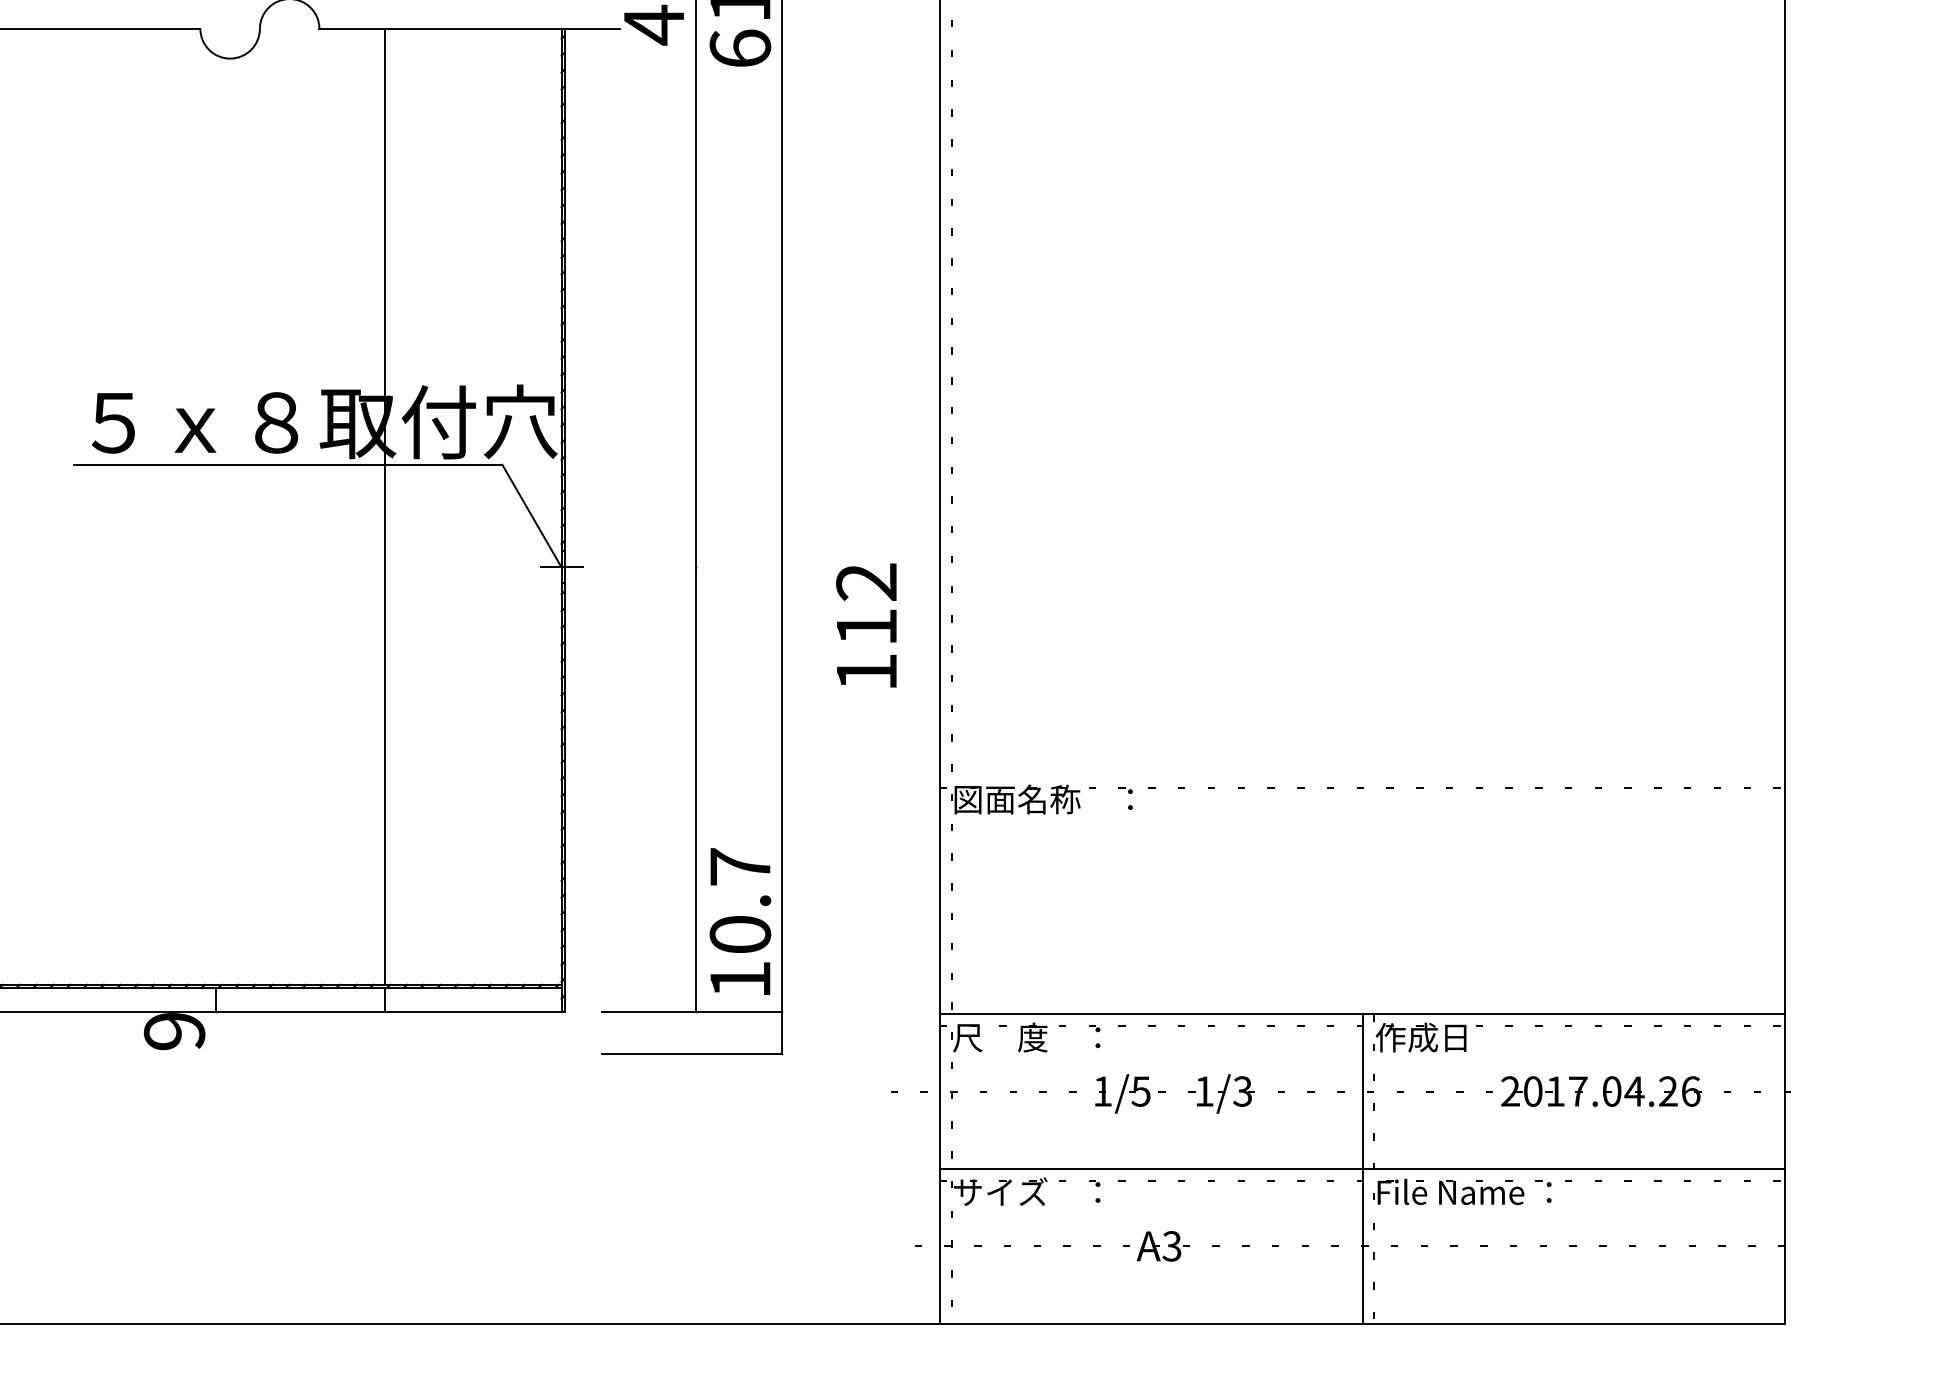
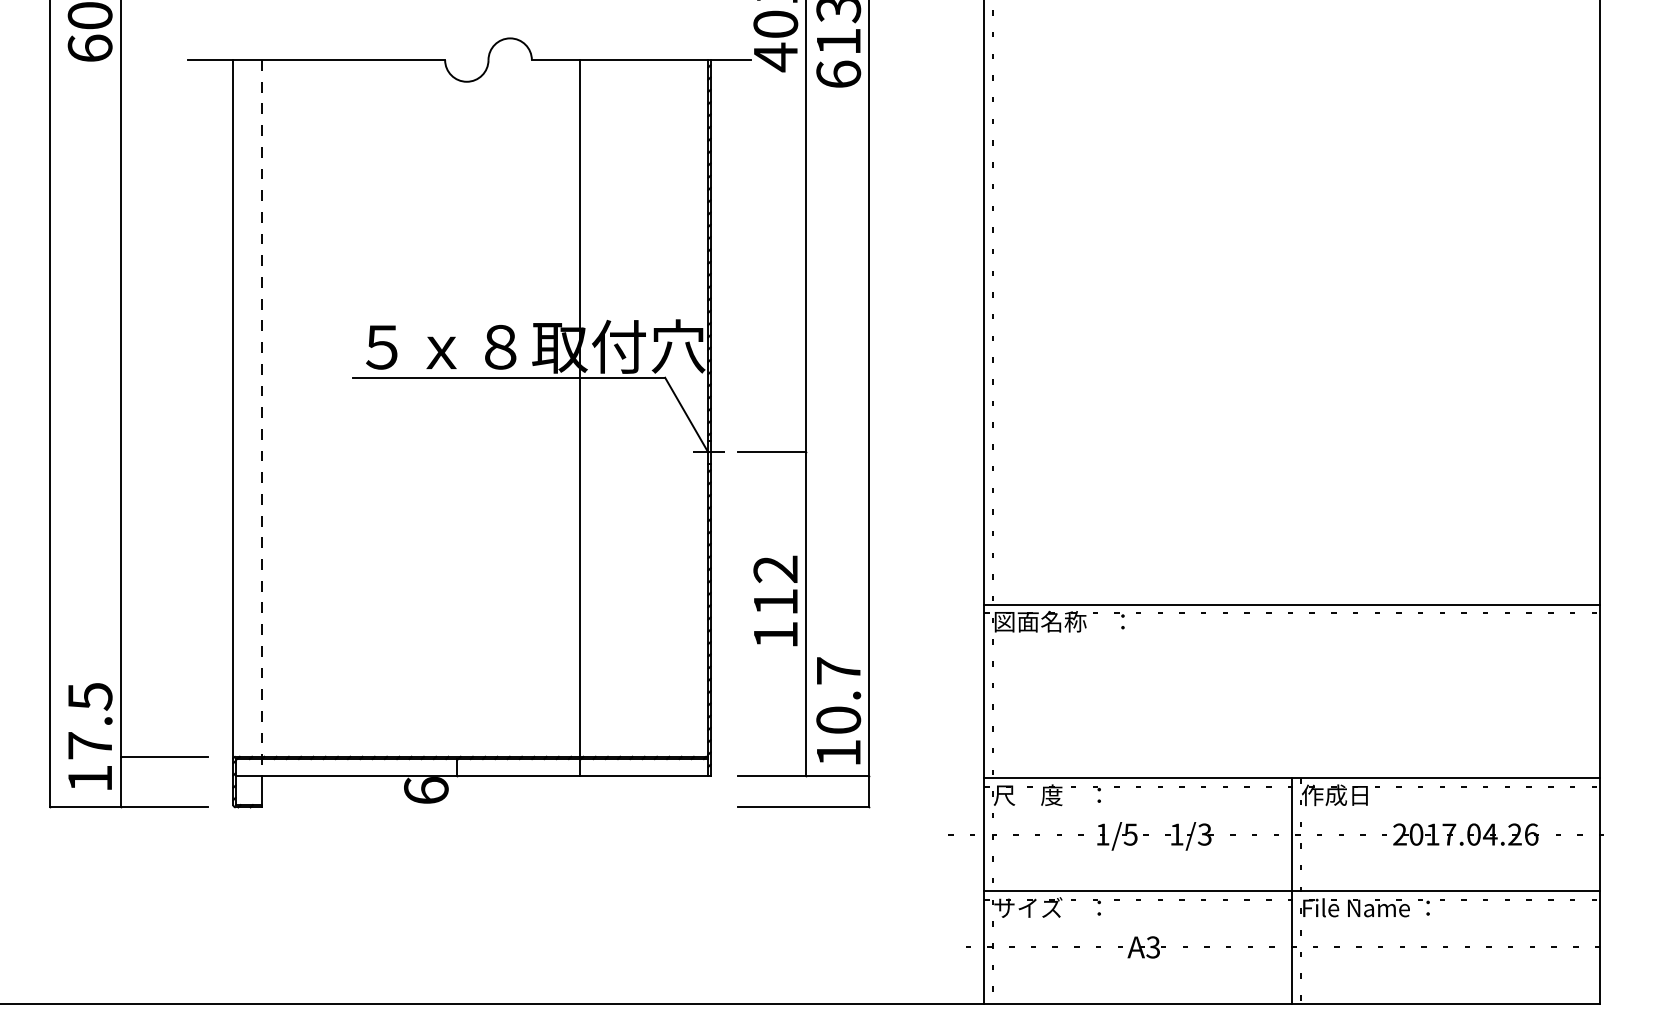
line: (648, 567) -> (771, 452), added
text: (866, 624) -> (775, 600), moved
line: (1363, 775) -> (1292, 604), added
text: (174, 1031) -> (426, 790), 9 -> 6

